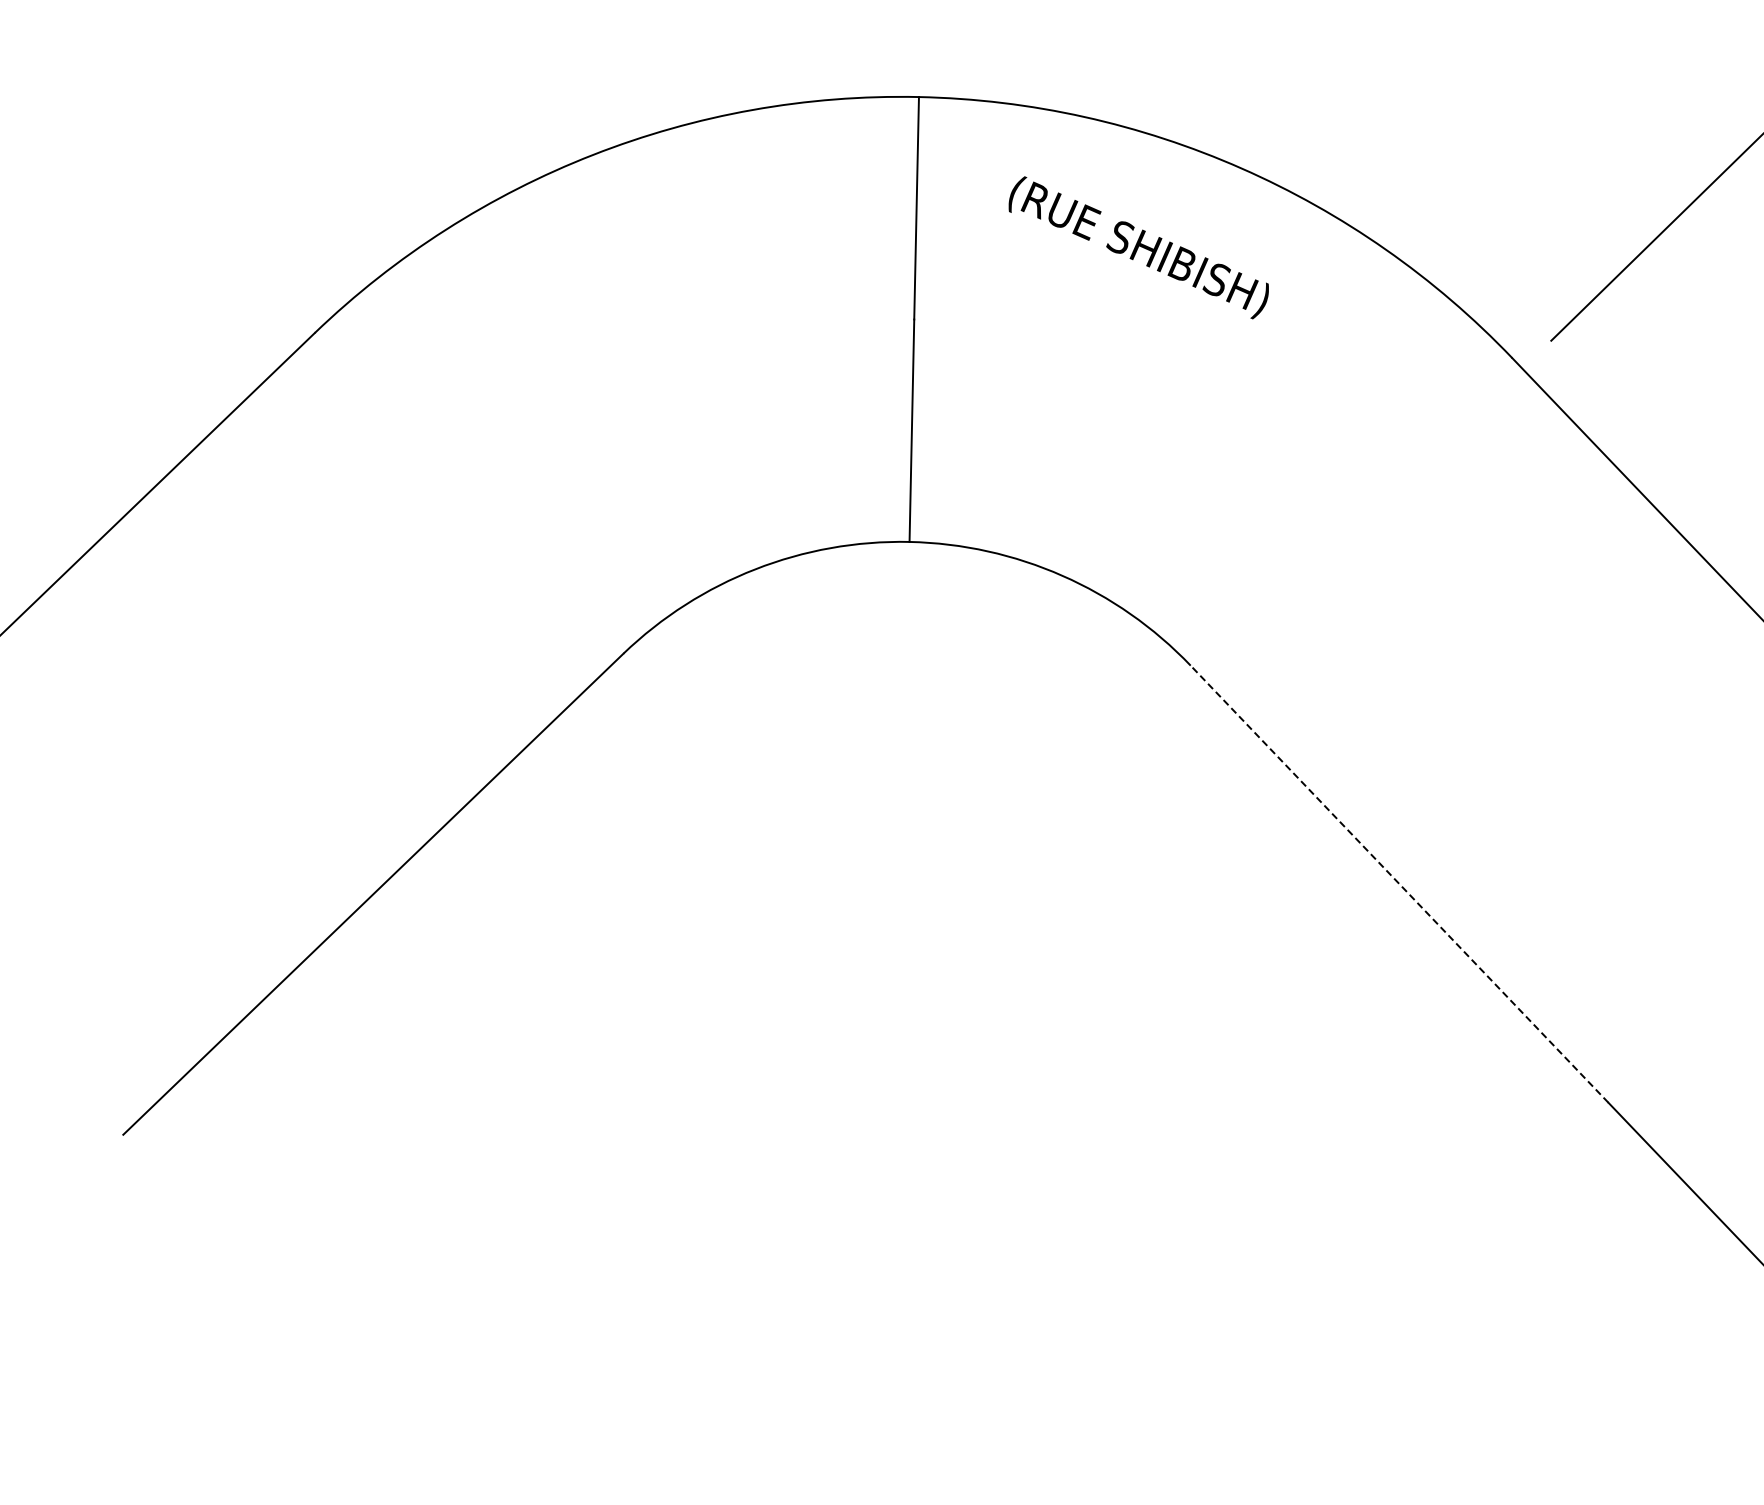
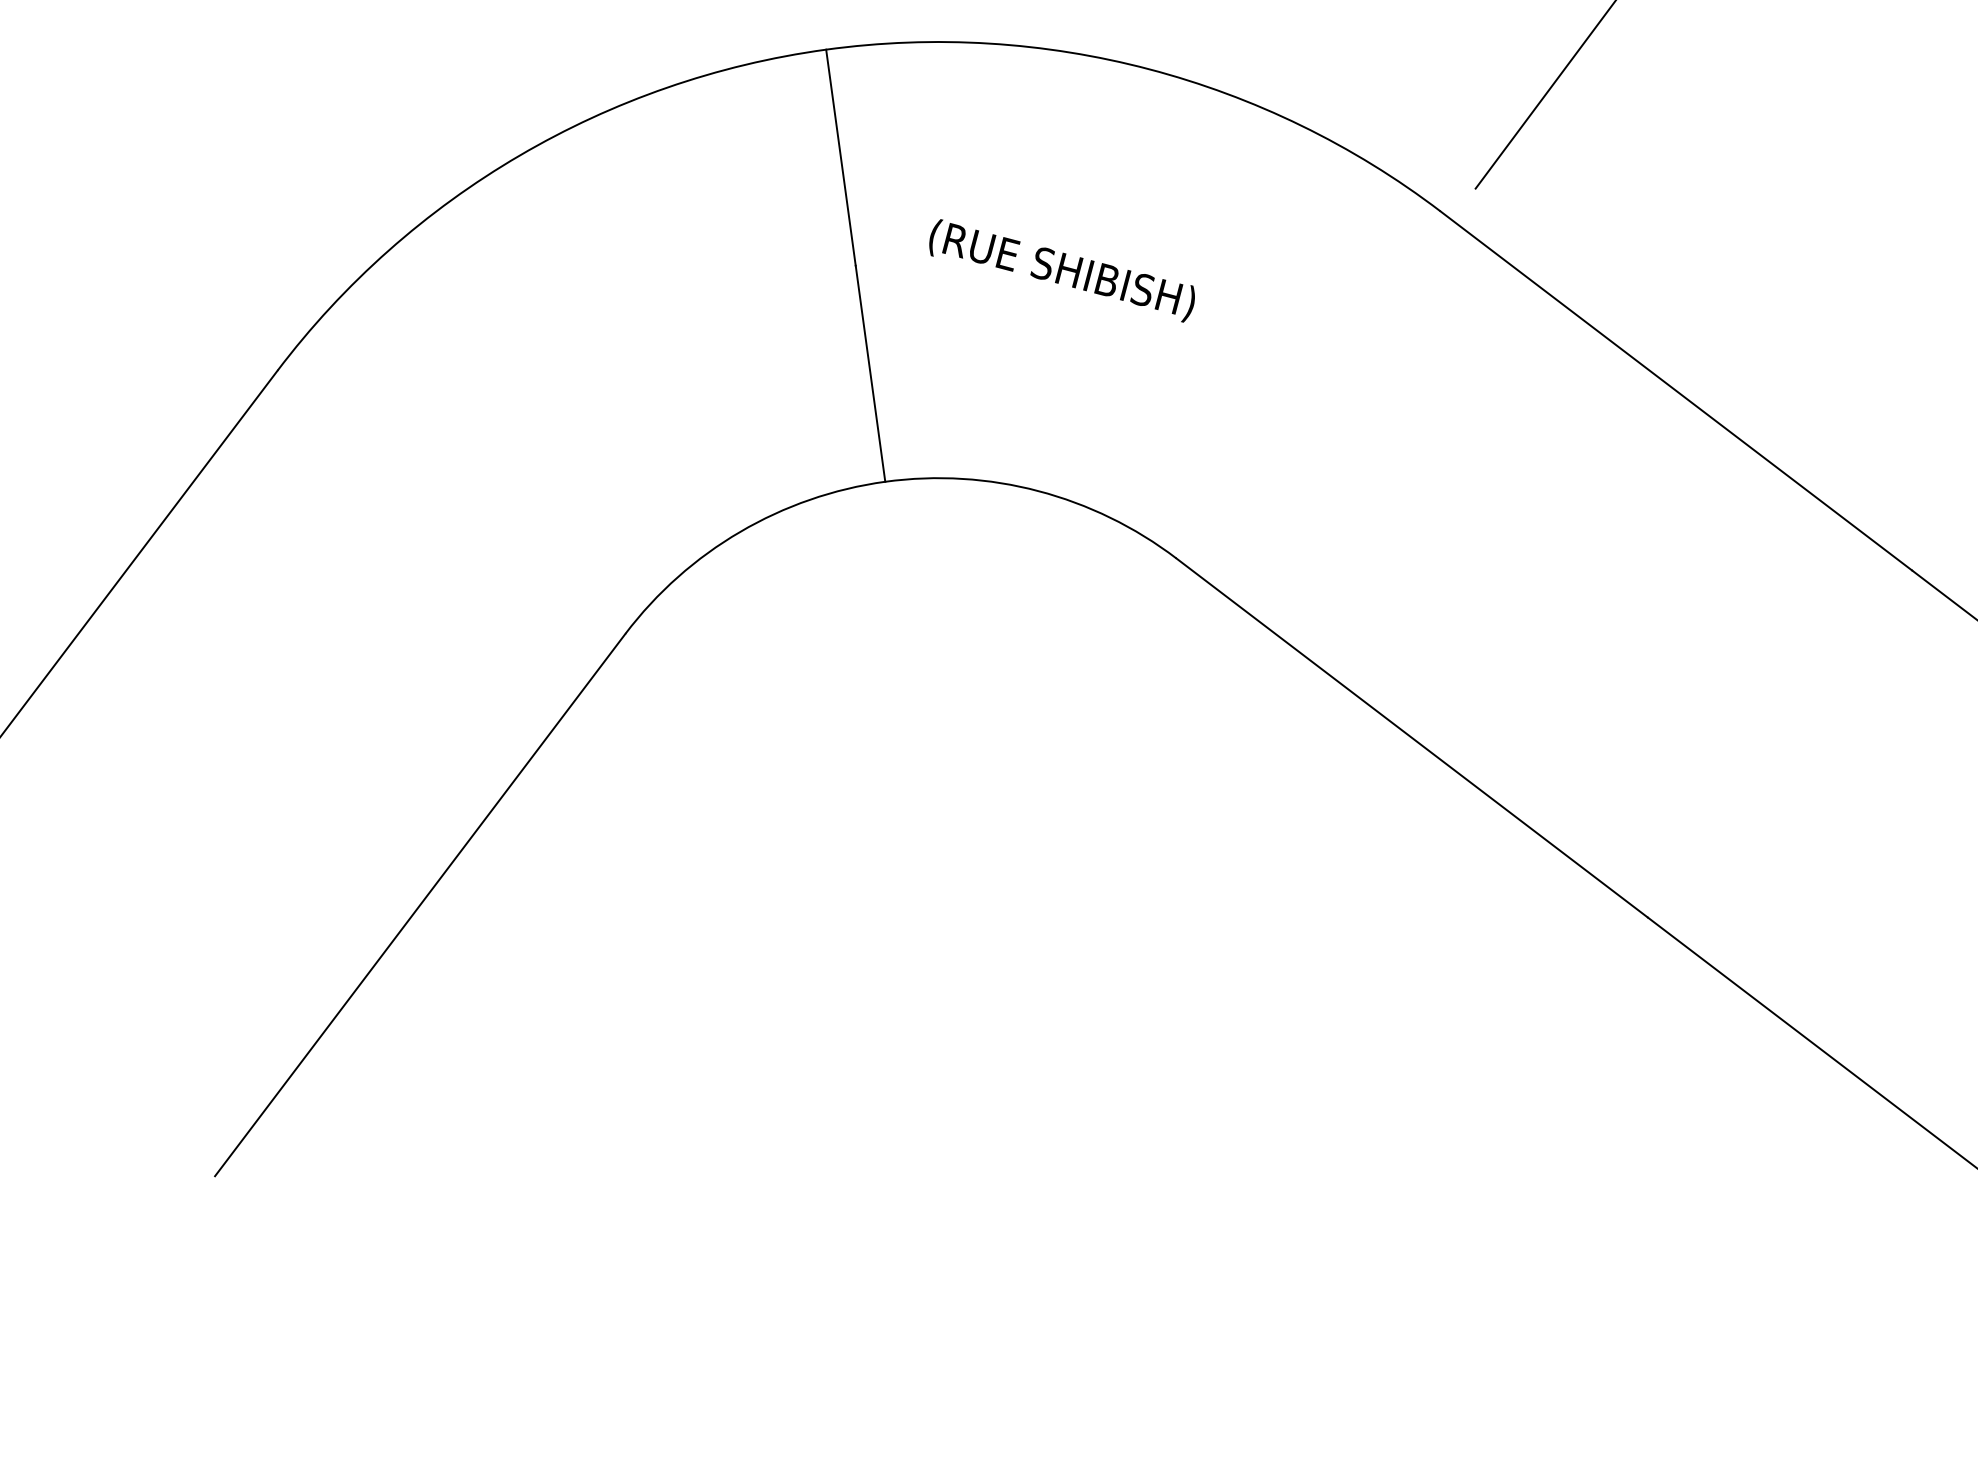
text: (1138, 247) -> (1061, 270), moved
line: (1399, 883) -> (1411, 737), dashed -> solid

